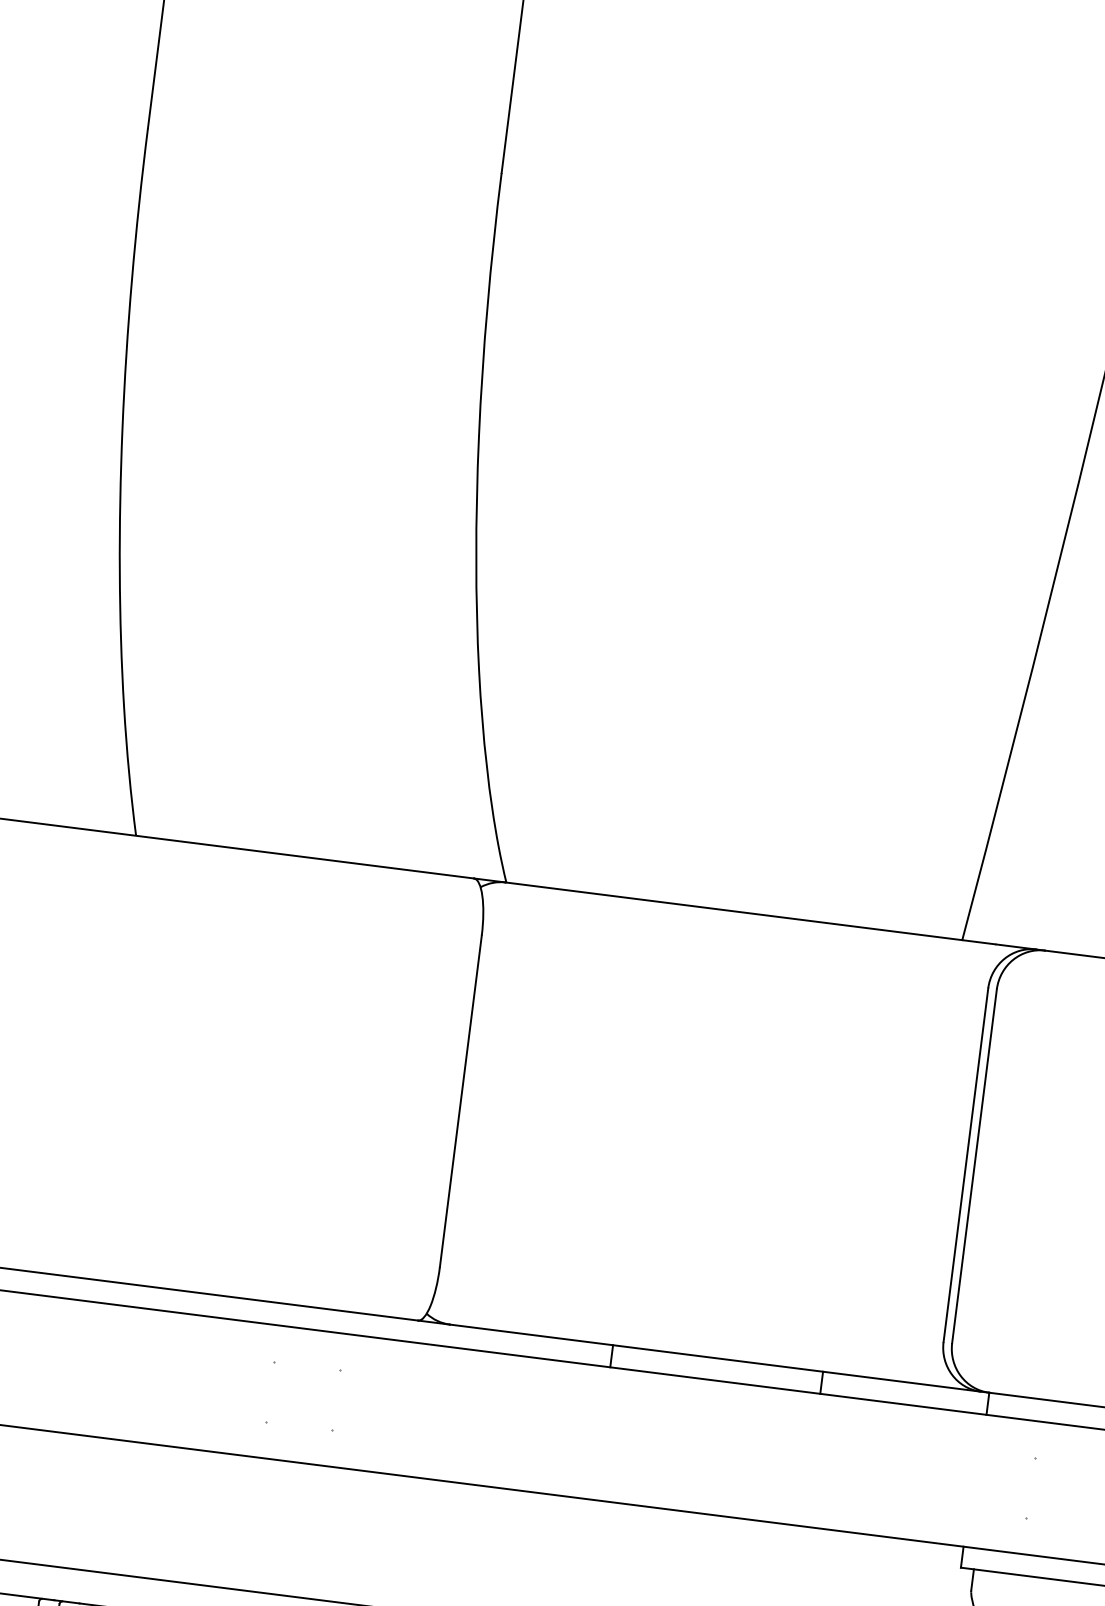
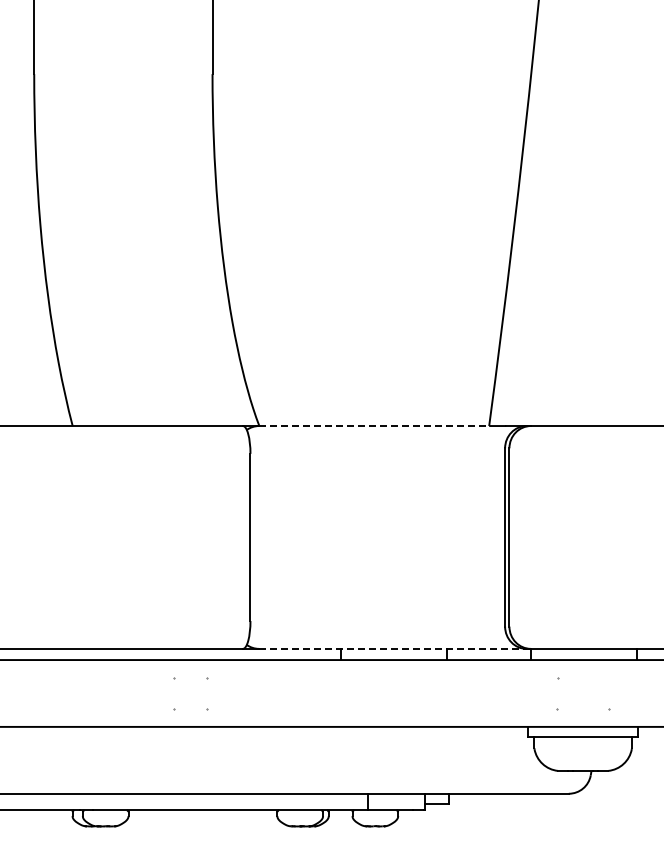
line: (734, 912) -> (374, 426), solid -> dashed
line: (714, 1357) -> (392, 648), solid -> dashed

